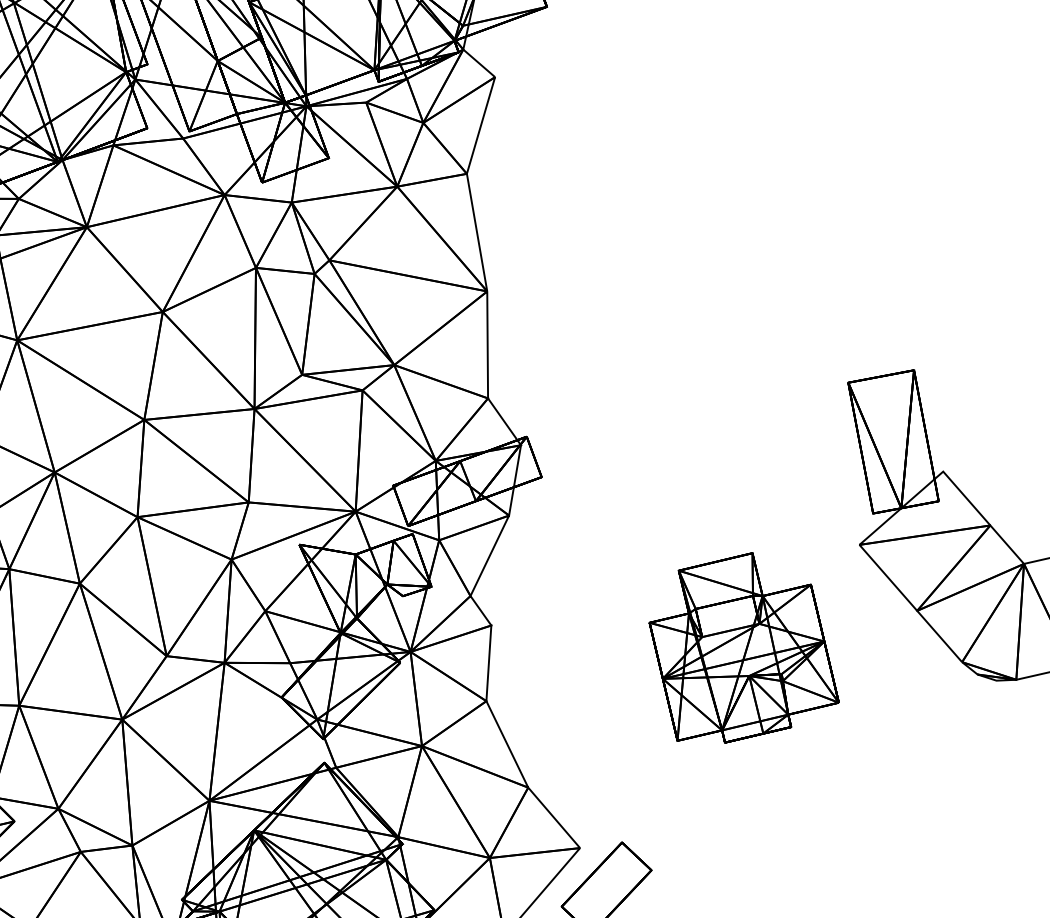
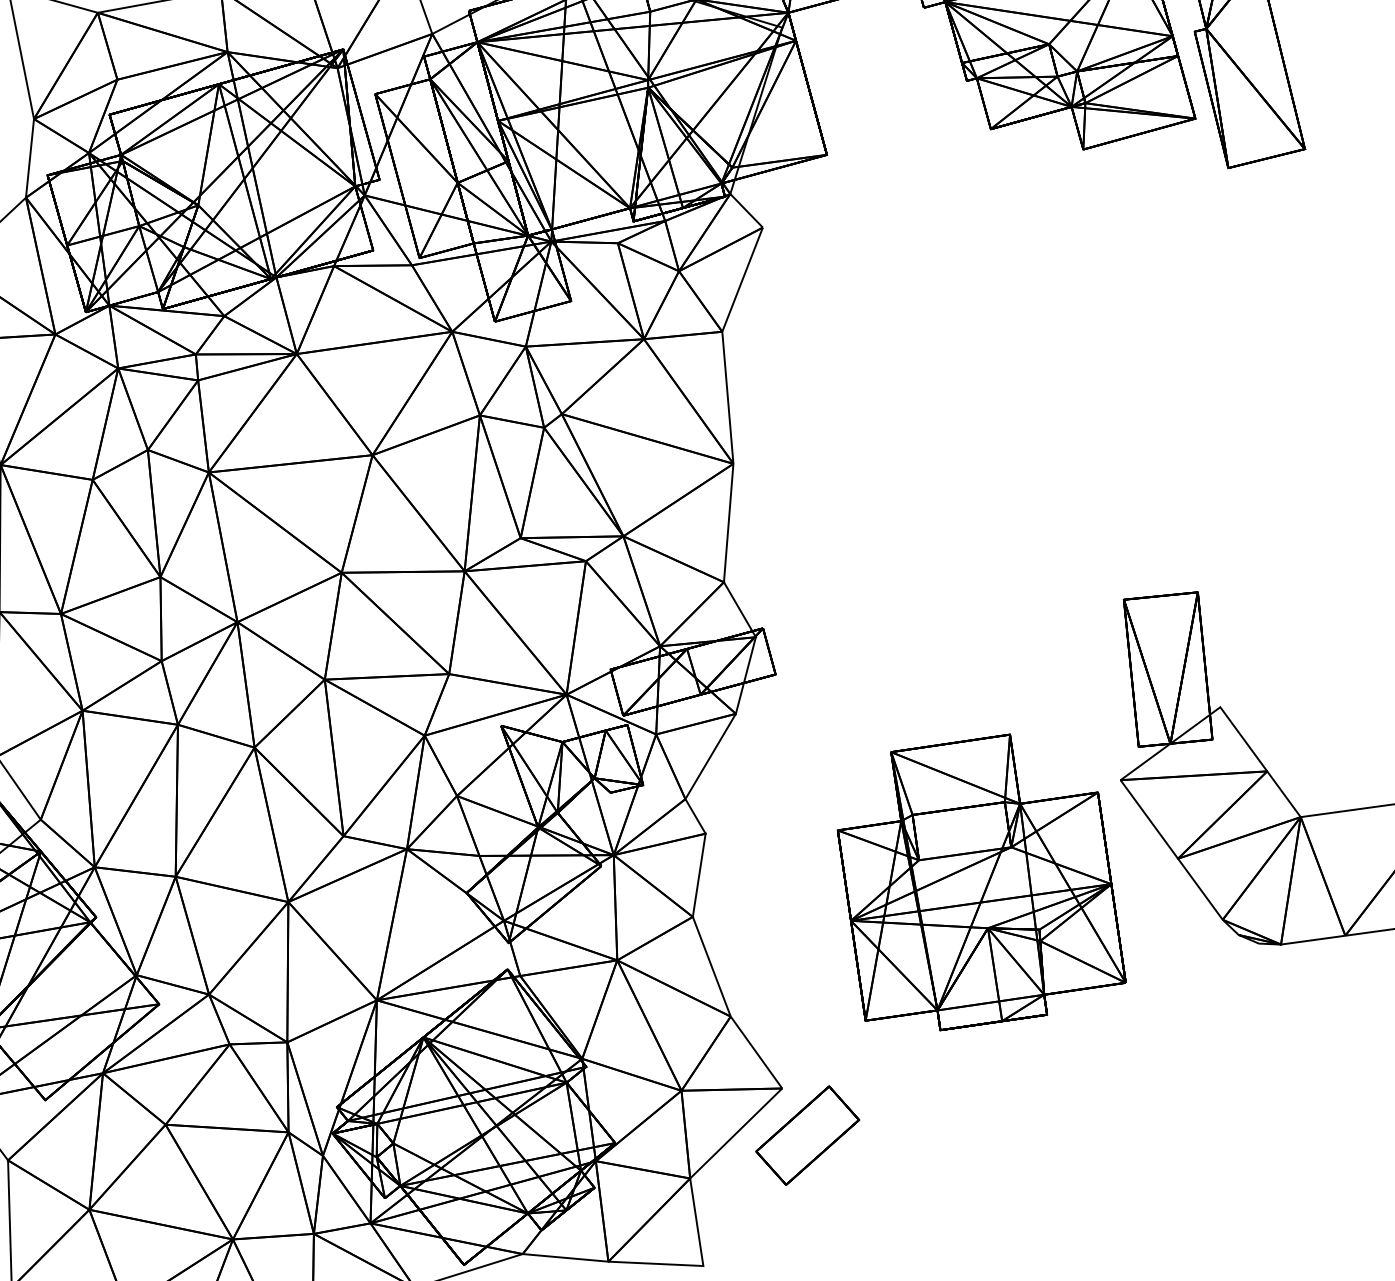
part: (742, 647) -> (981, 882), size x1.43

